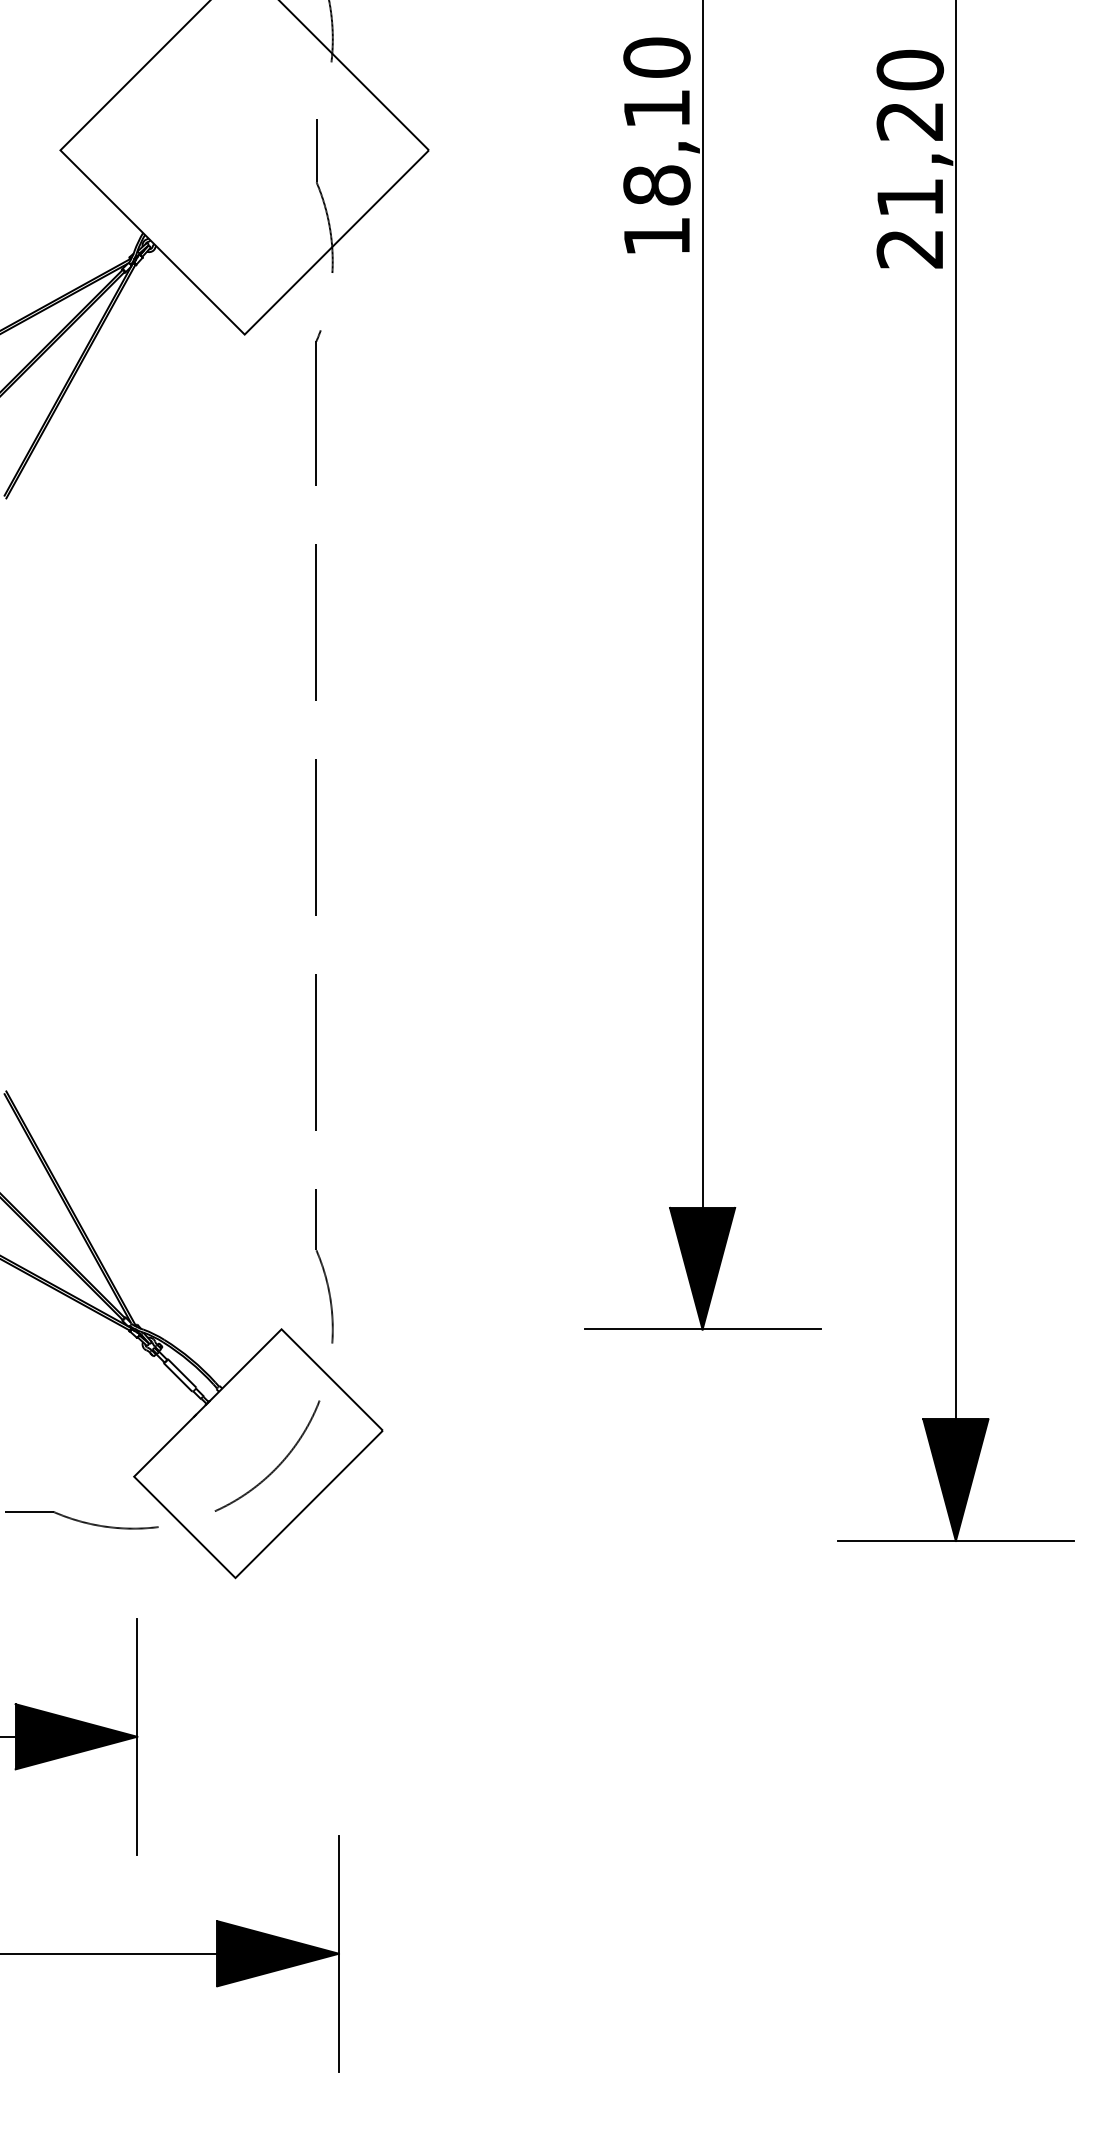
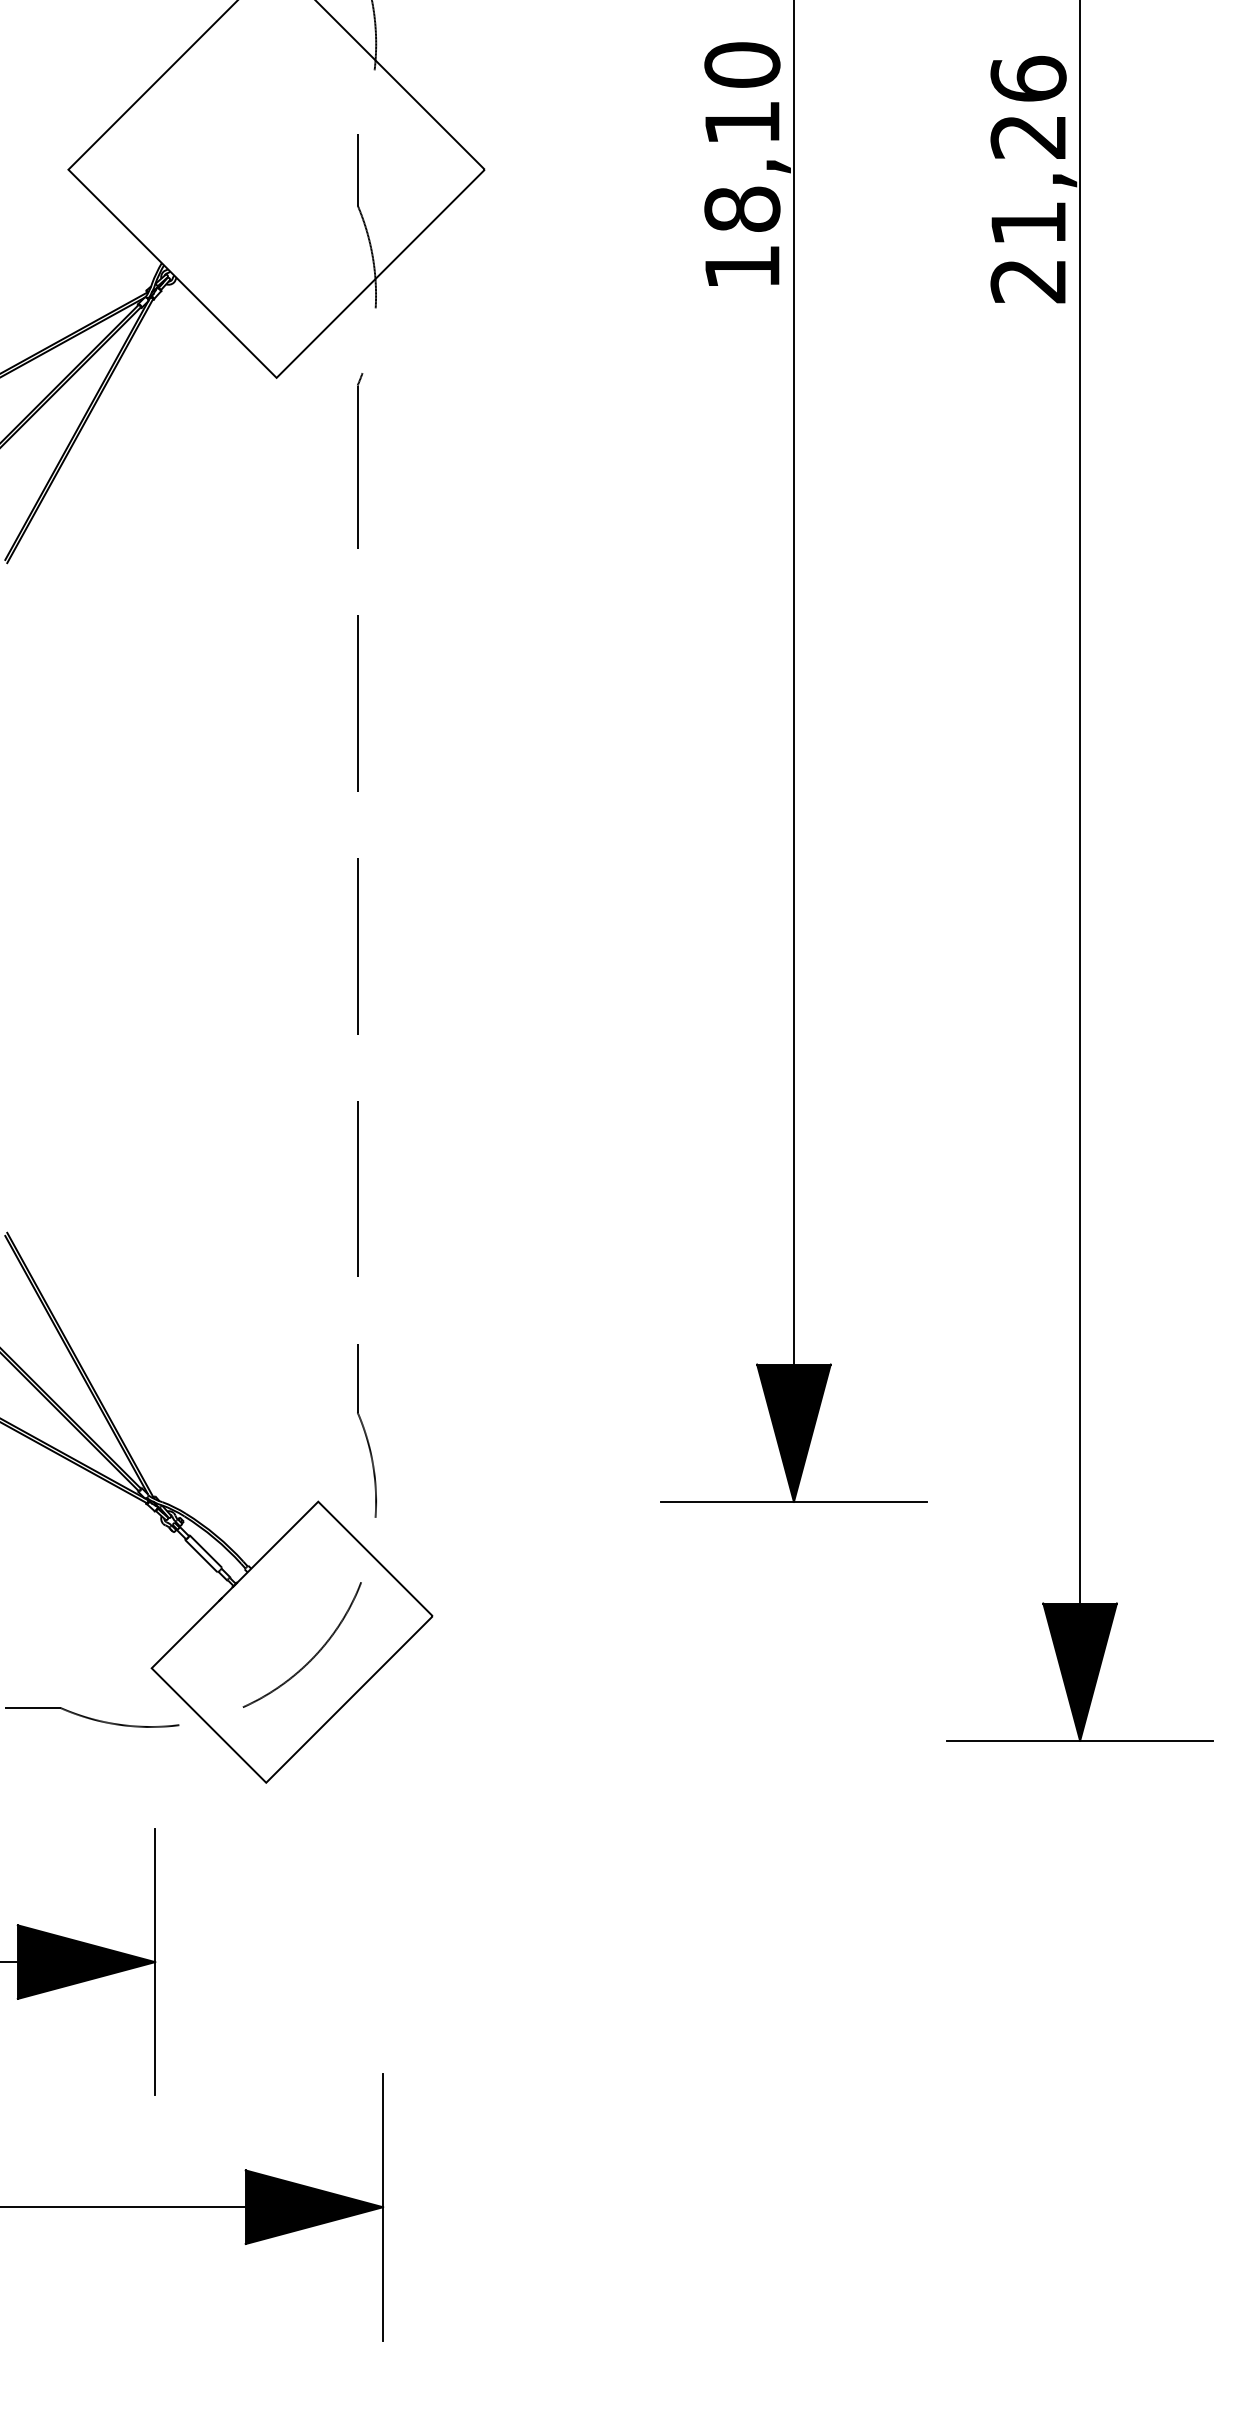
text: (910, 69) -> (1028, 78), 21,20 -> 21,26

